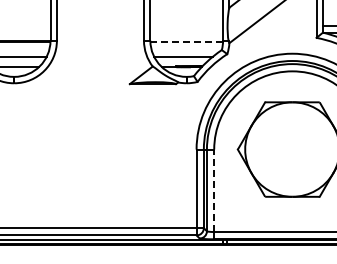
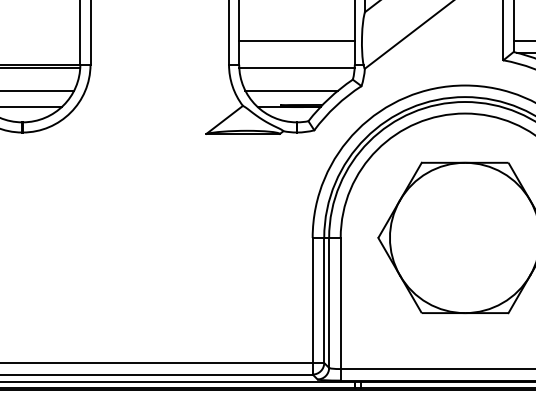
line: (186, 26) -> (296, 42), added
line: (187, 42) -> (298, 67), dashed -> solid
line: (214, 190) -> (341, 303), dashed -> solid

